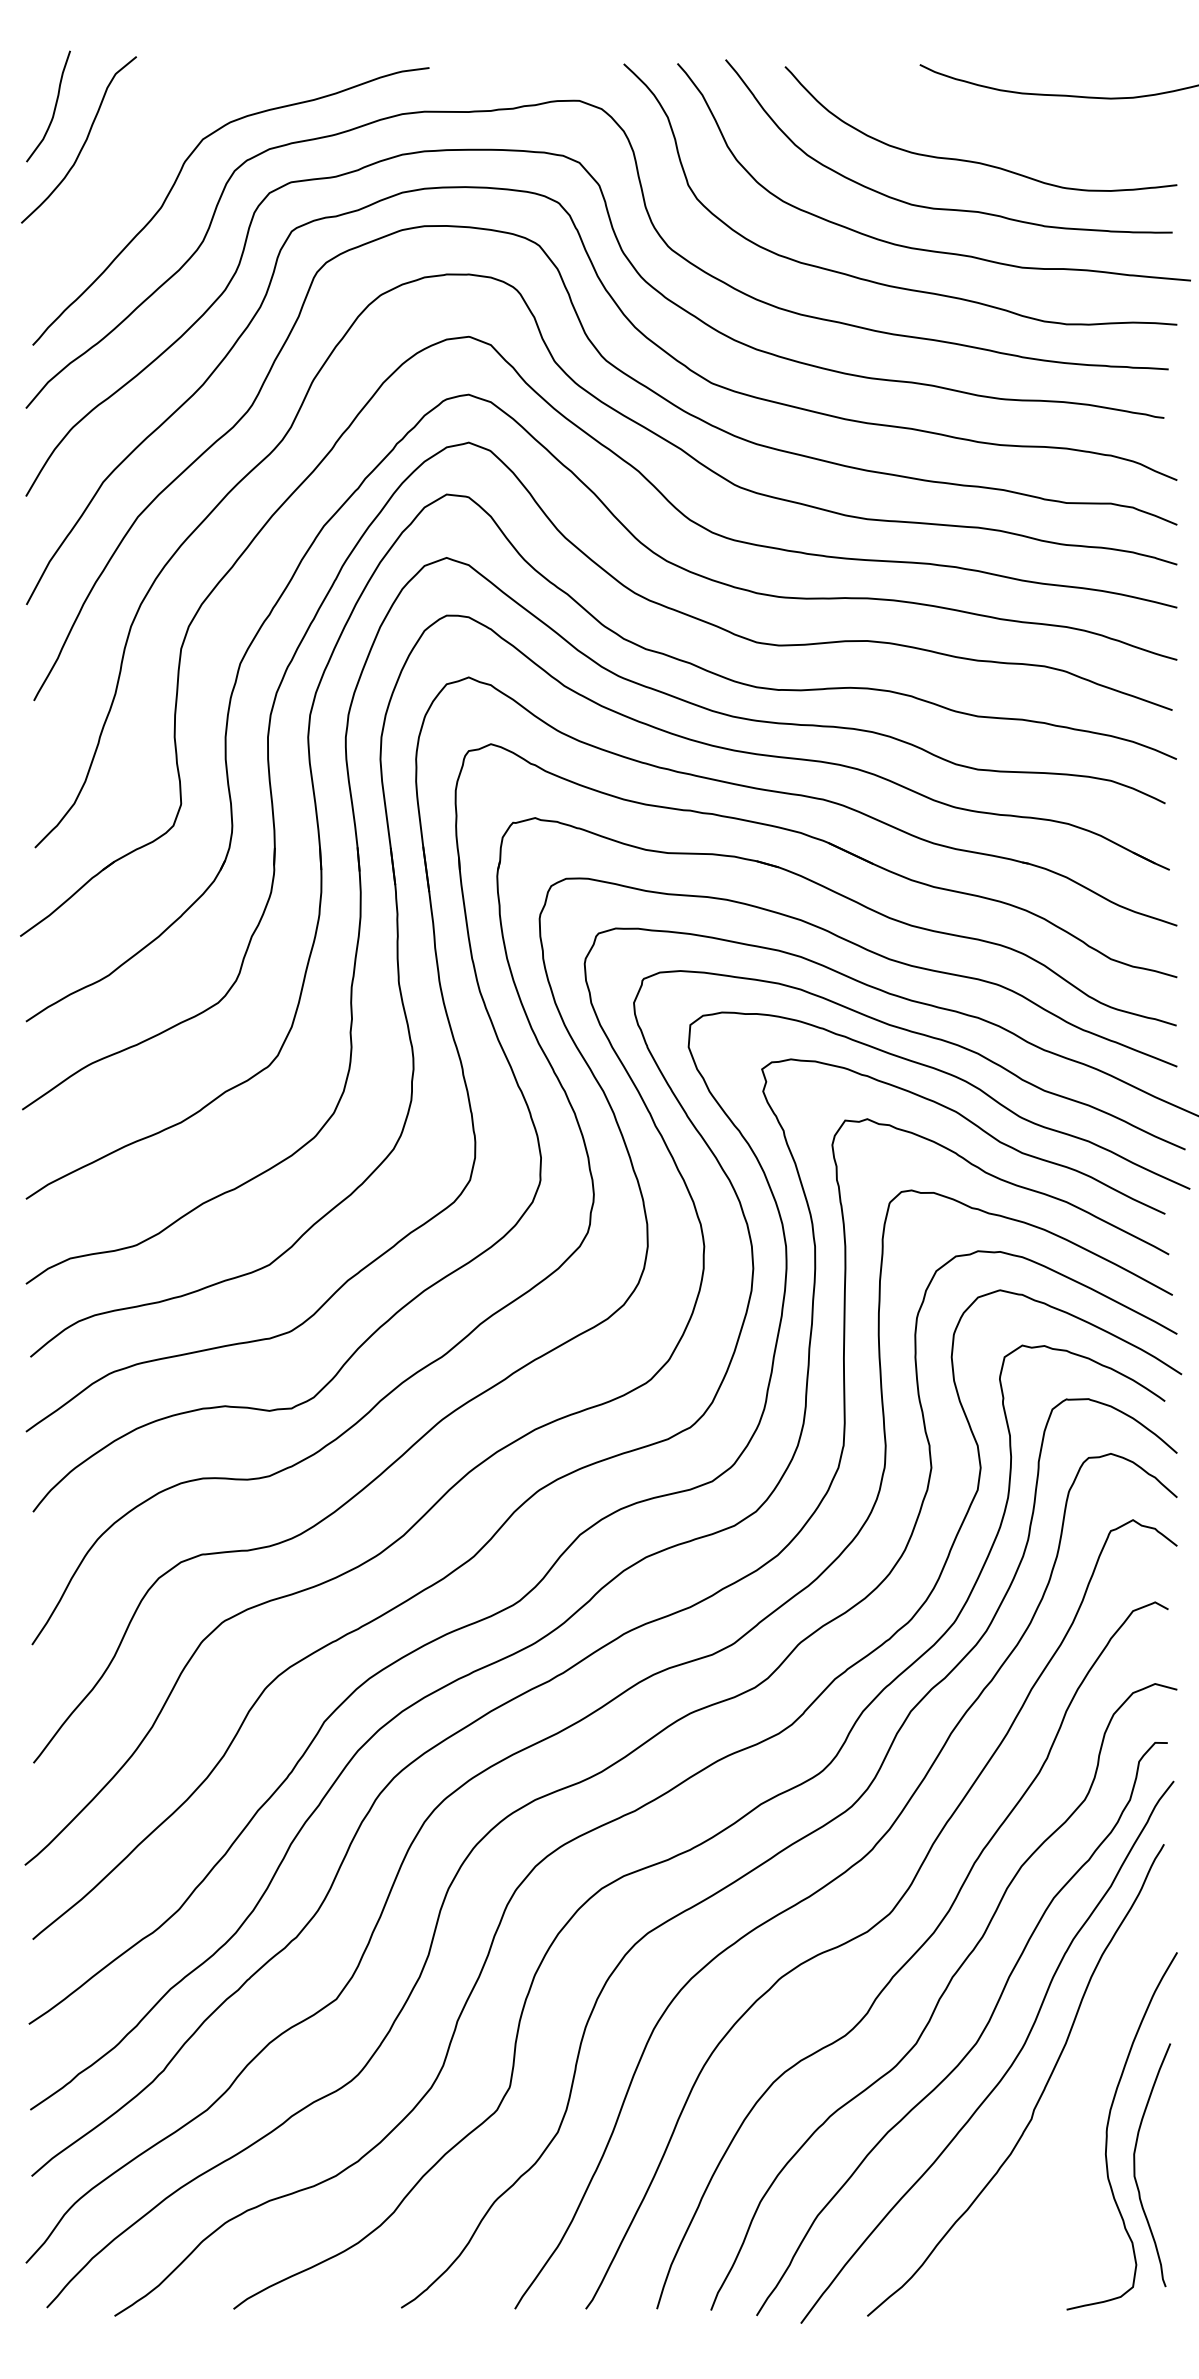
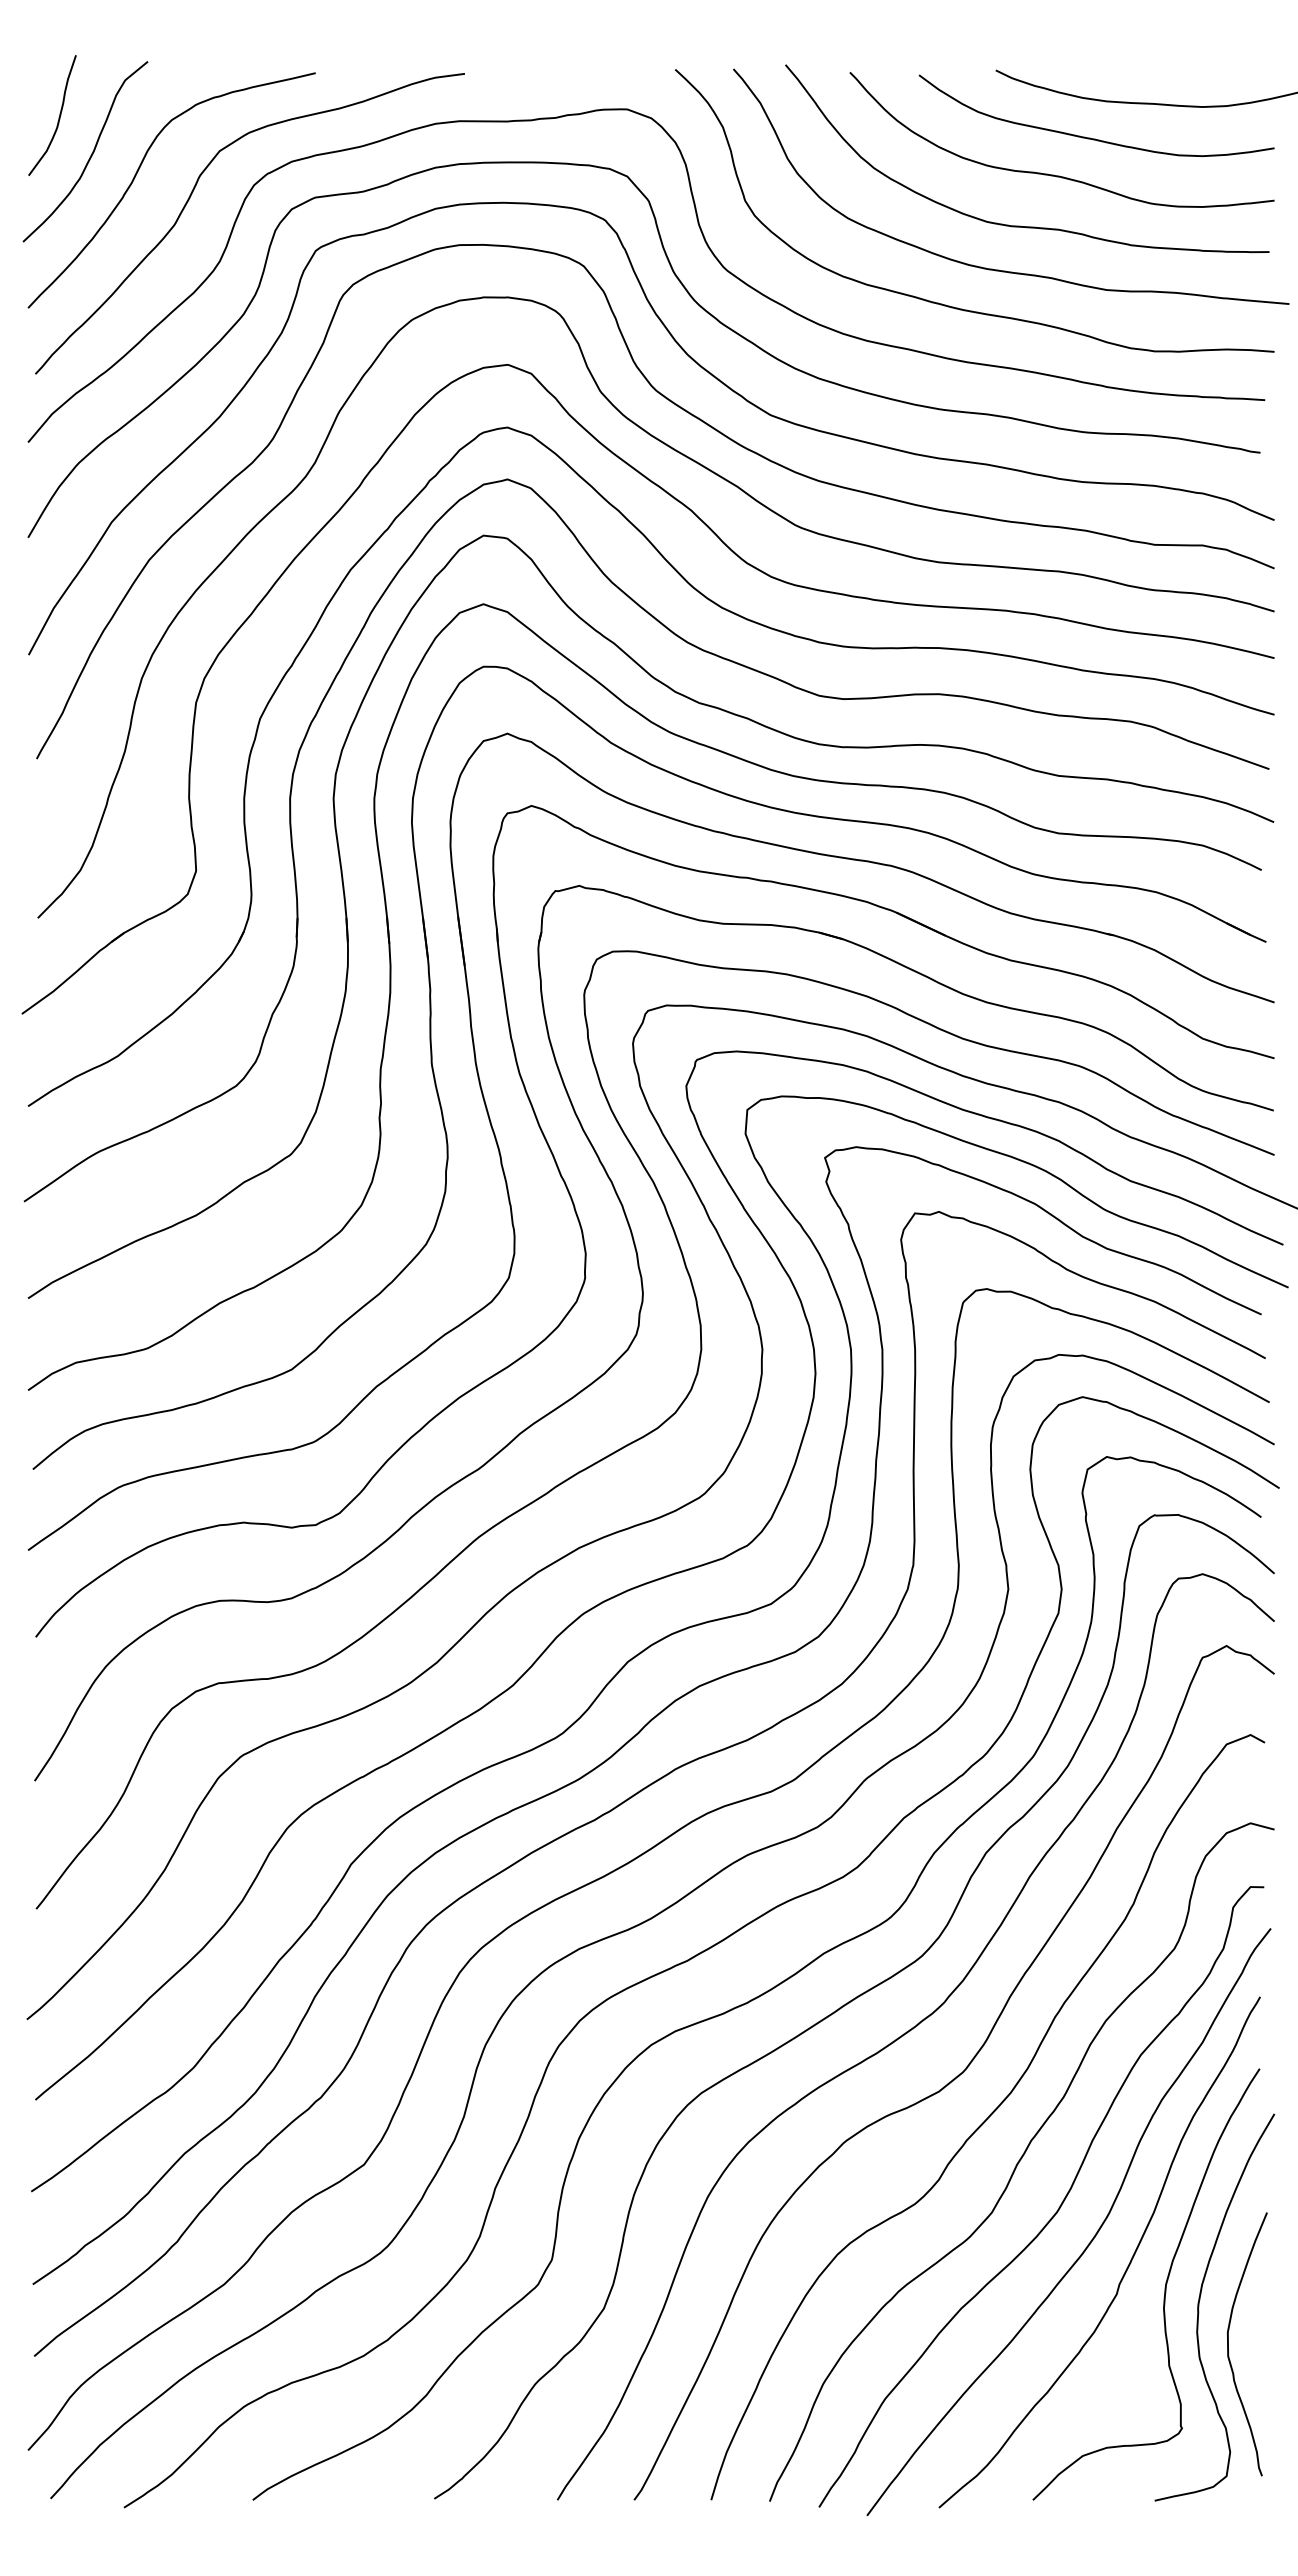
curve: (1007, 126) -> (1090, 137), added
curve: (127, 160) -> (137, 173), added
curve: (1075, 2112) -> (1164, 2287), added

